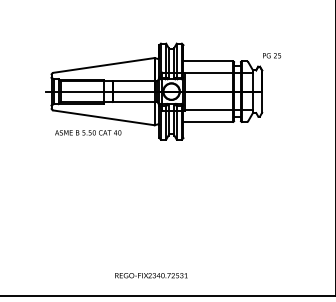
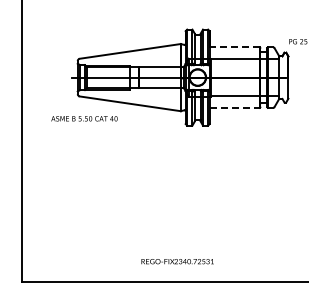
line: (208, 61) -> (234, 47), solid -> dashed
line: (208, 121) -> (234, 107), solid -> dashed
text: (88, 132) -> (84, 118), moved

